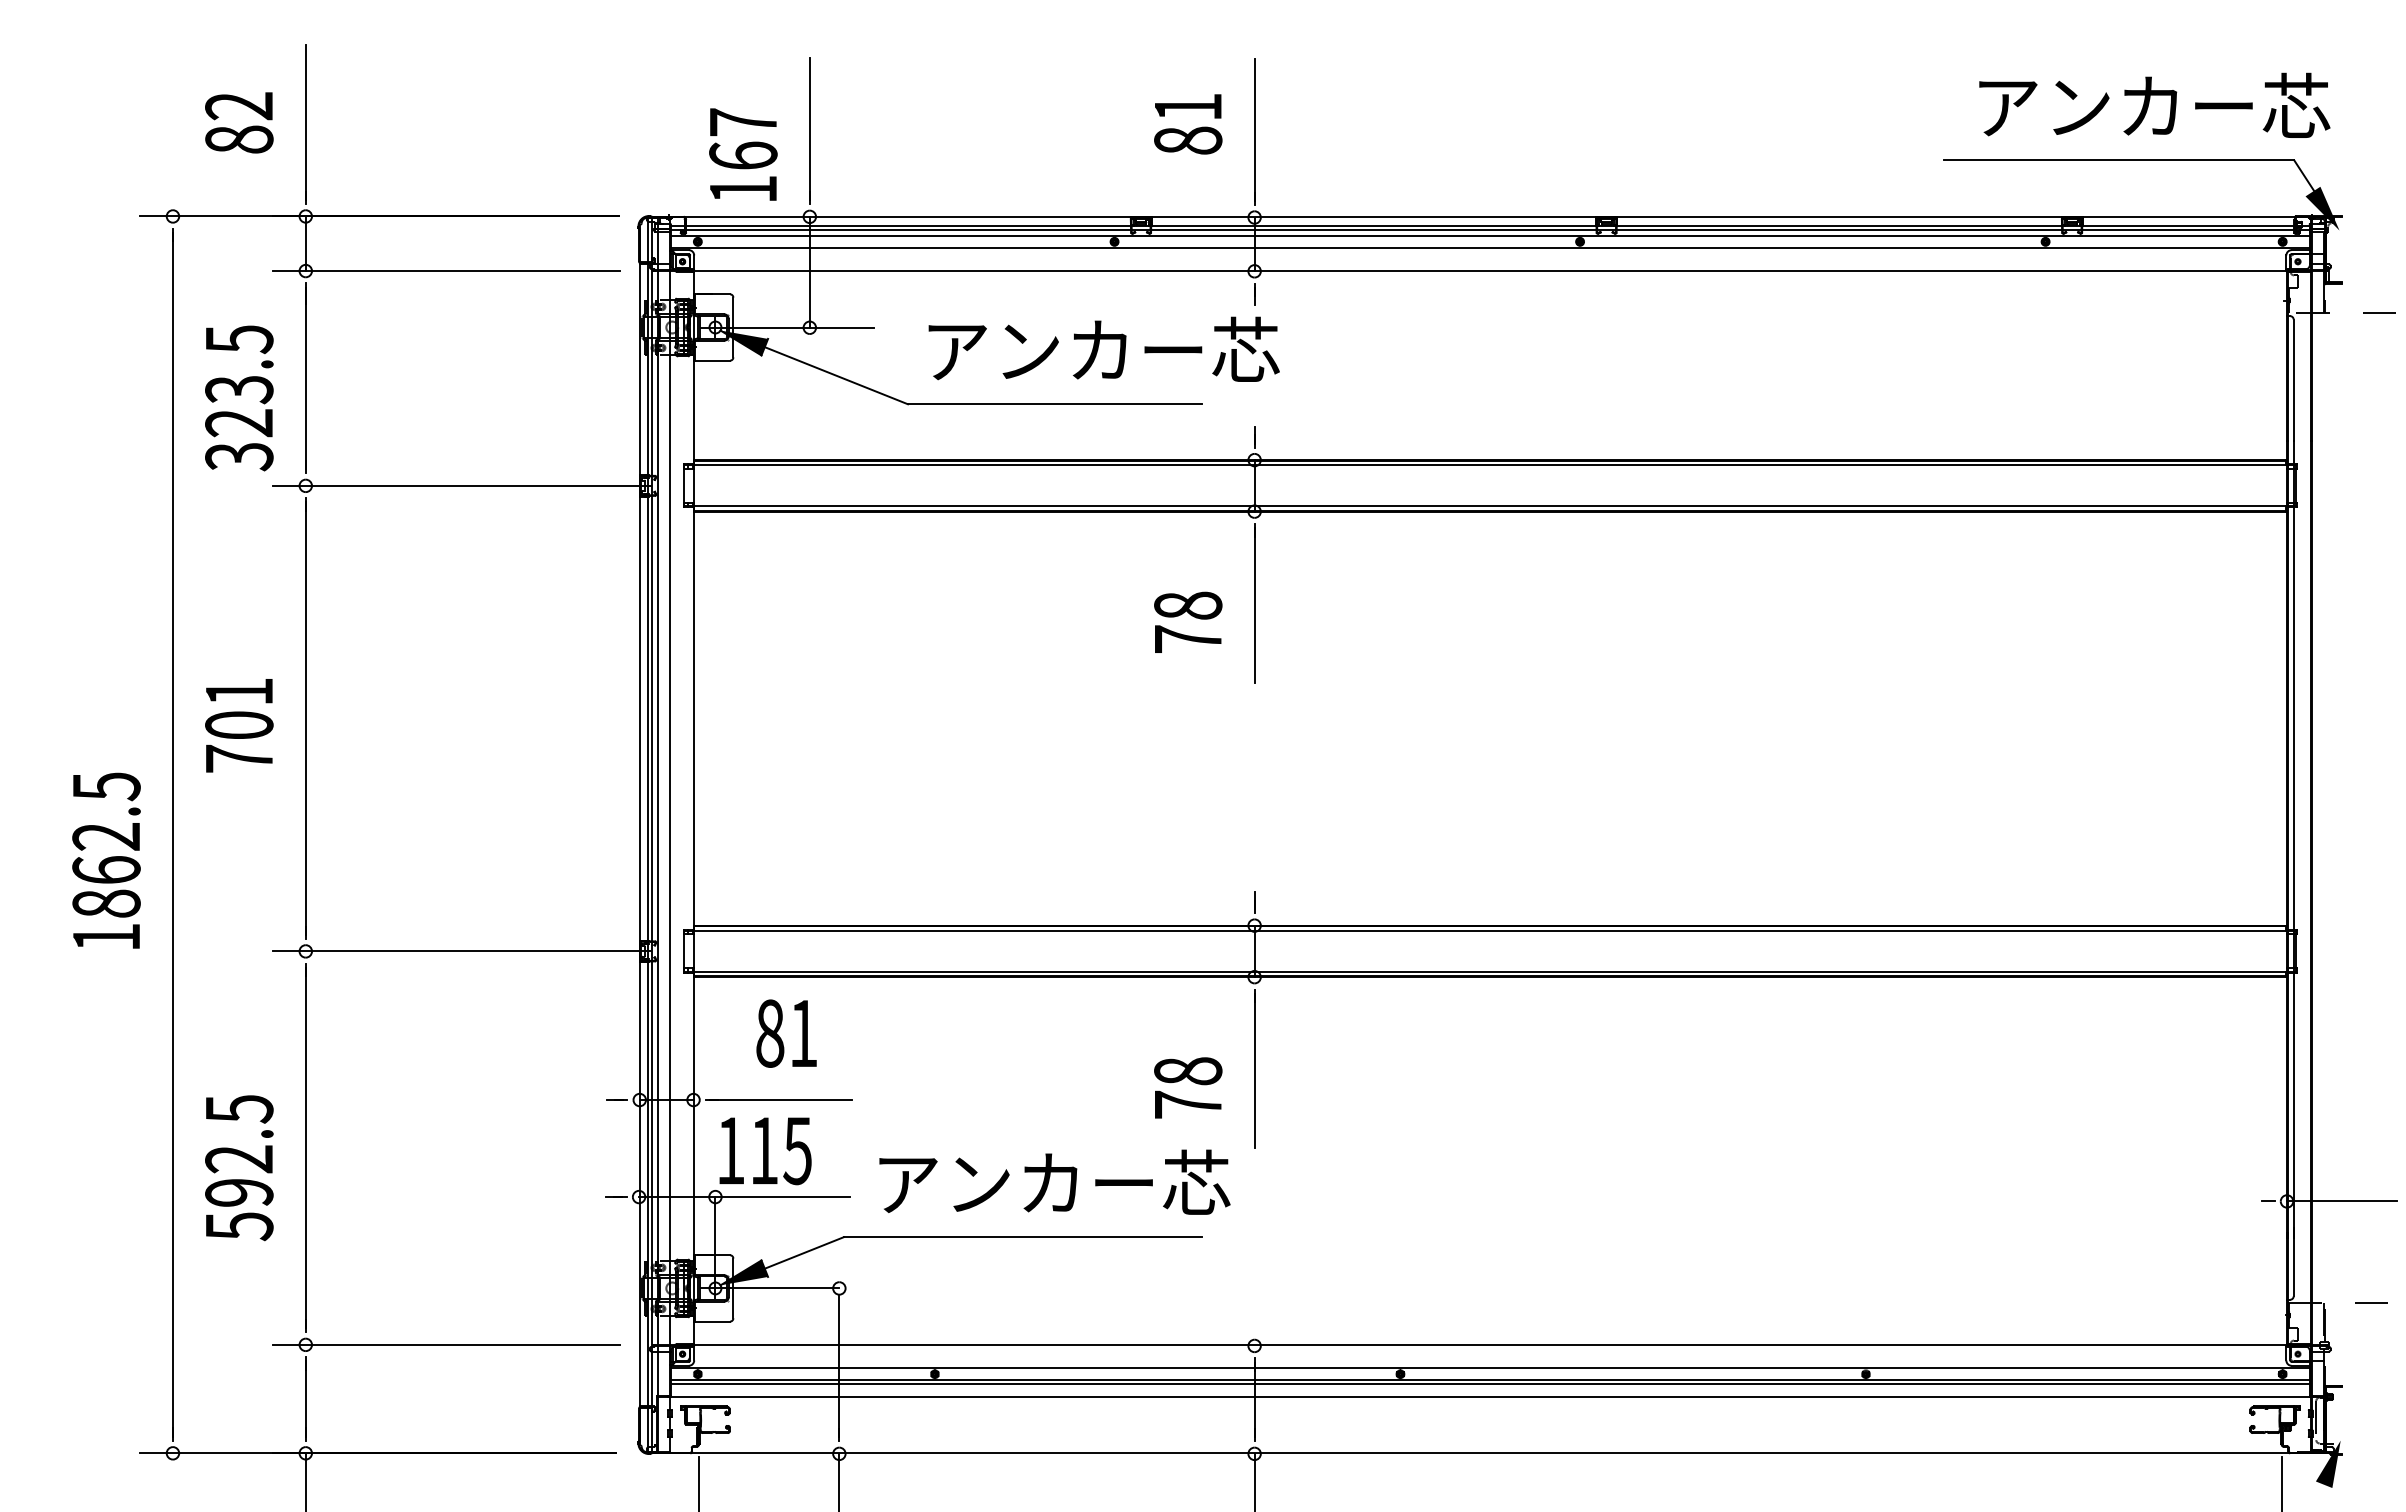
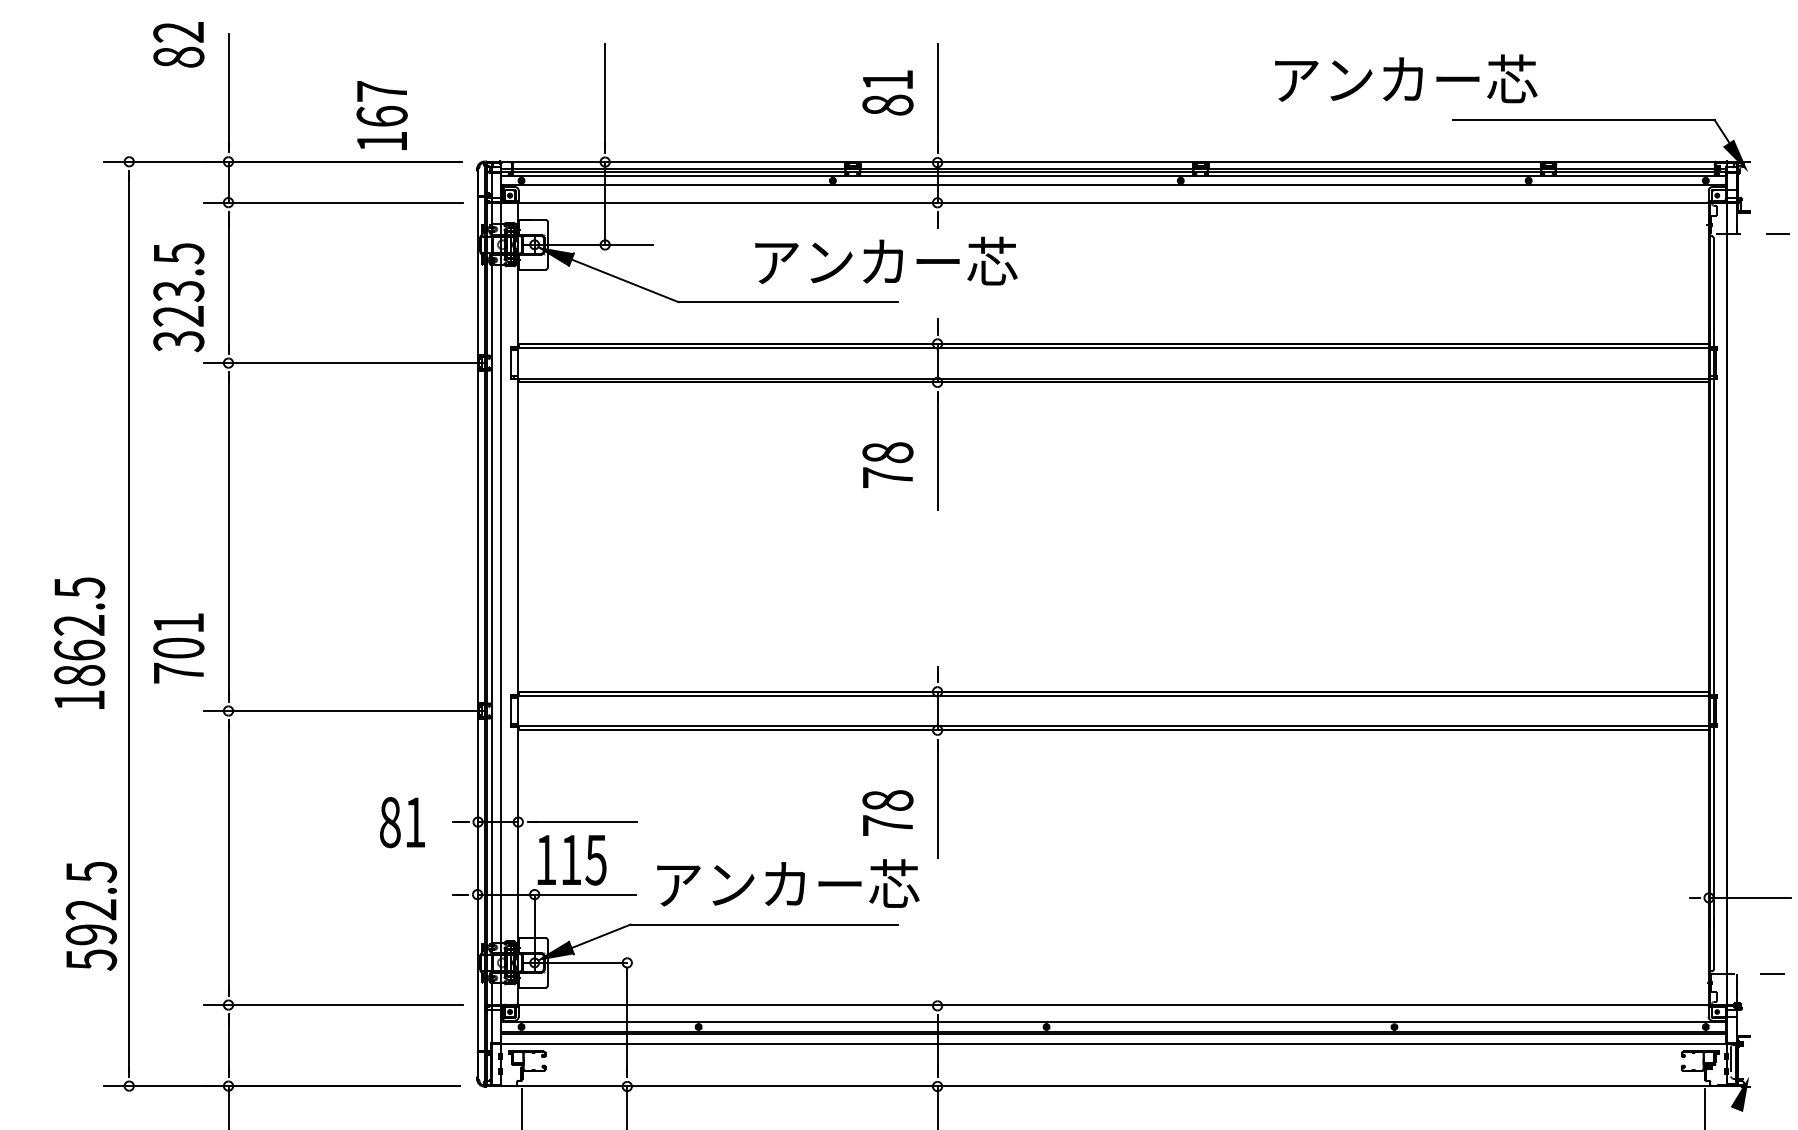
text: (2154, 104) -> (1406, 78), moved
text: (239, 122) -> (178, 44), moved
text: (743, 154) -> (382, 115), moved
text: (1103, 348) -> (885, 260), moved
text: (239, 725) -> (178, 648), moved
text: (786, 1033) -> (402, 822), moved
text: (239, 1168) -> (91, 916), moved

